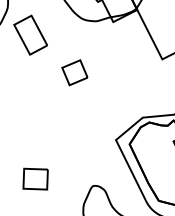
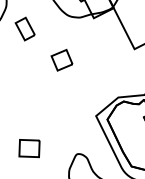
part: (29, 34) -> (24, 28), size x0.7

